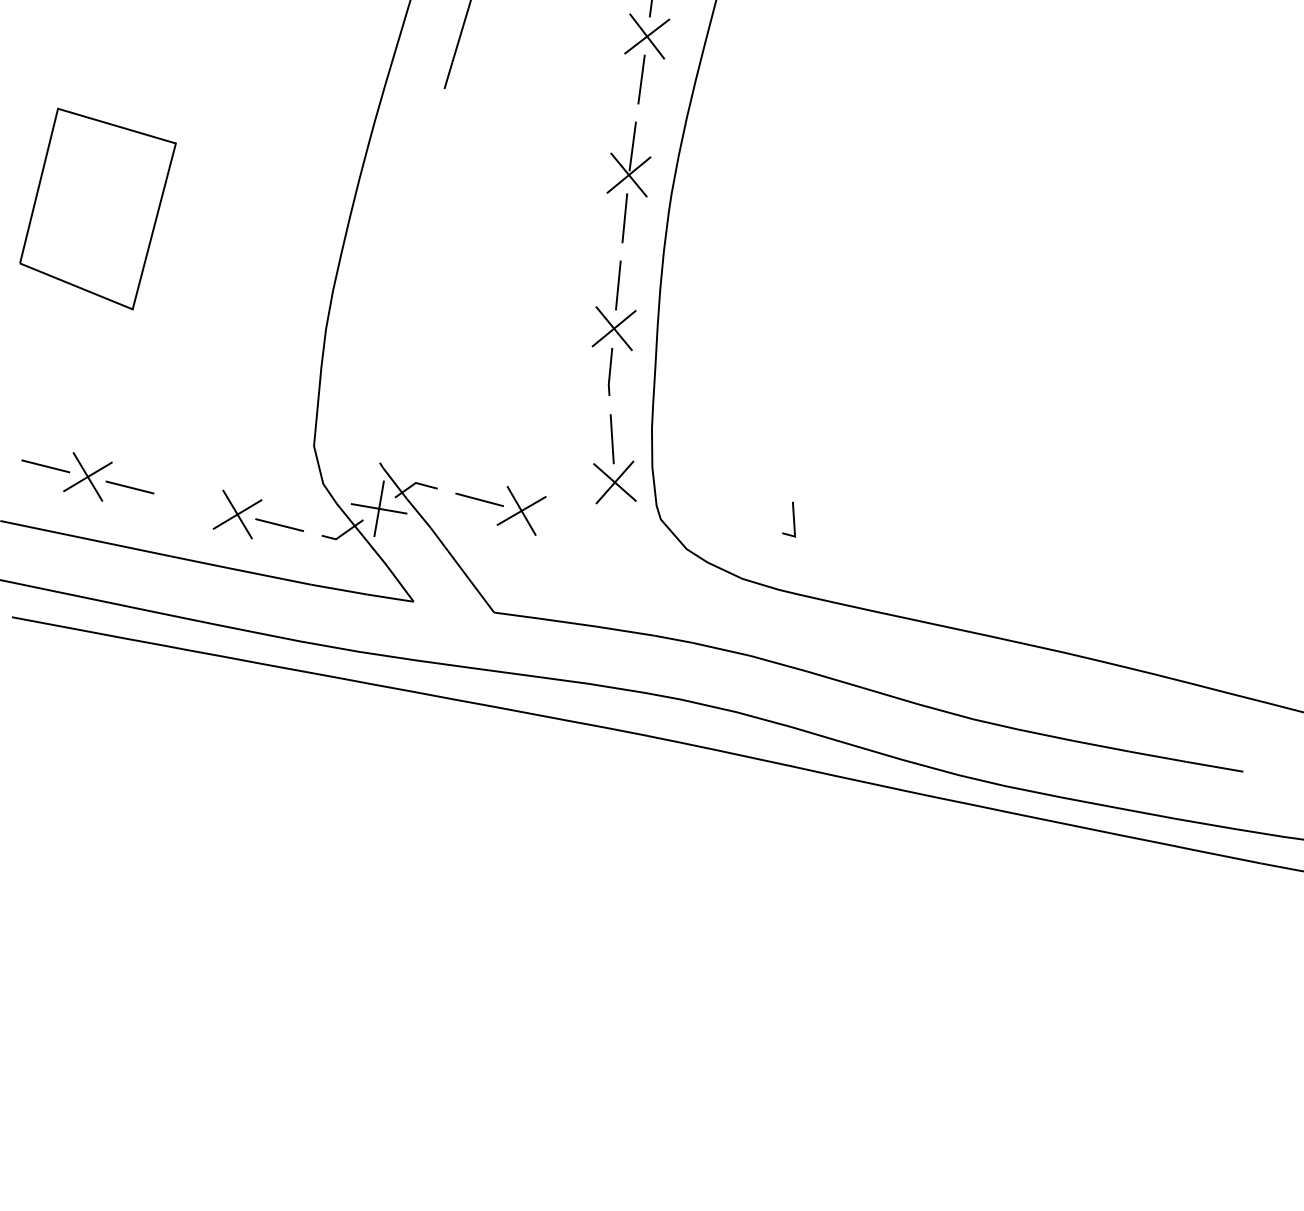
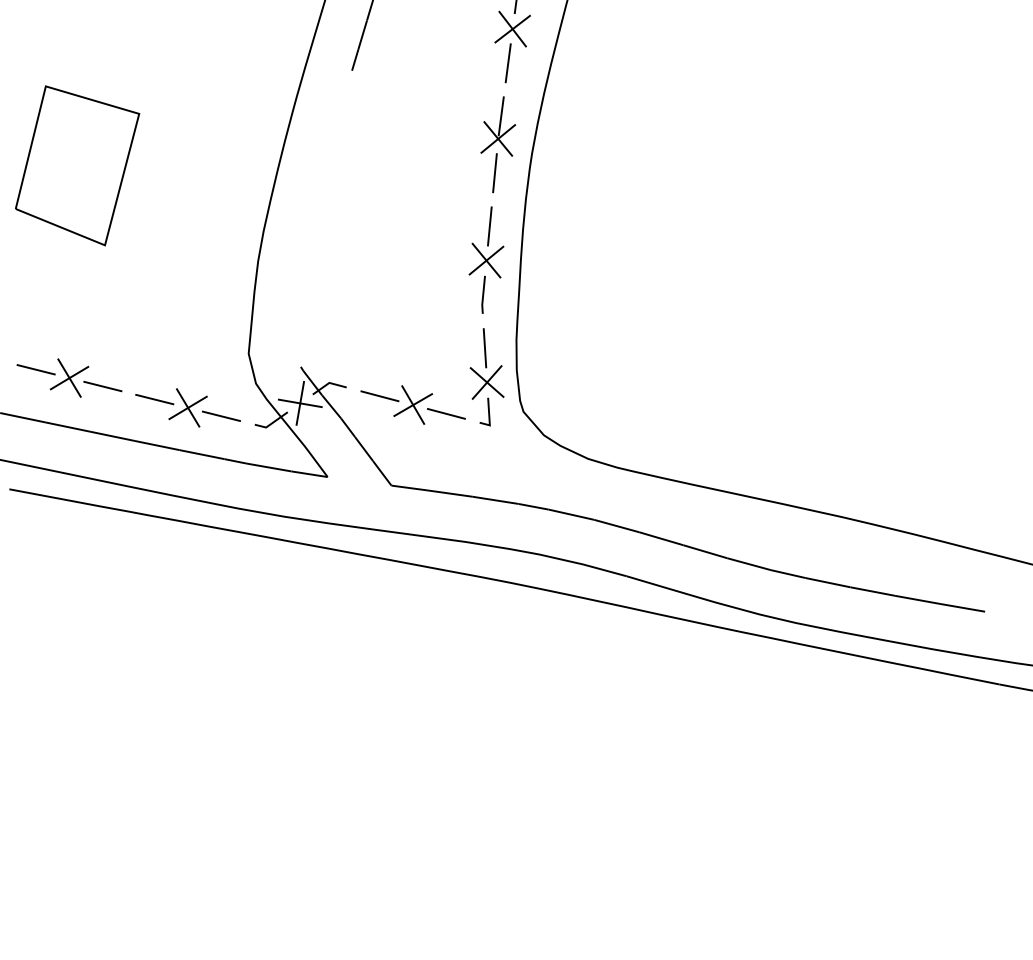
line: (195, 503) -> (154, 399), added
line: (793, 519) -> (488, 411), moved
line: (562, 521) -> (445, 413), added

